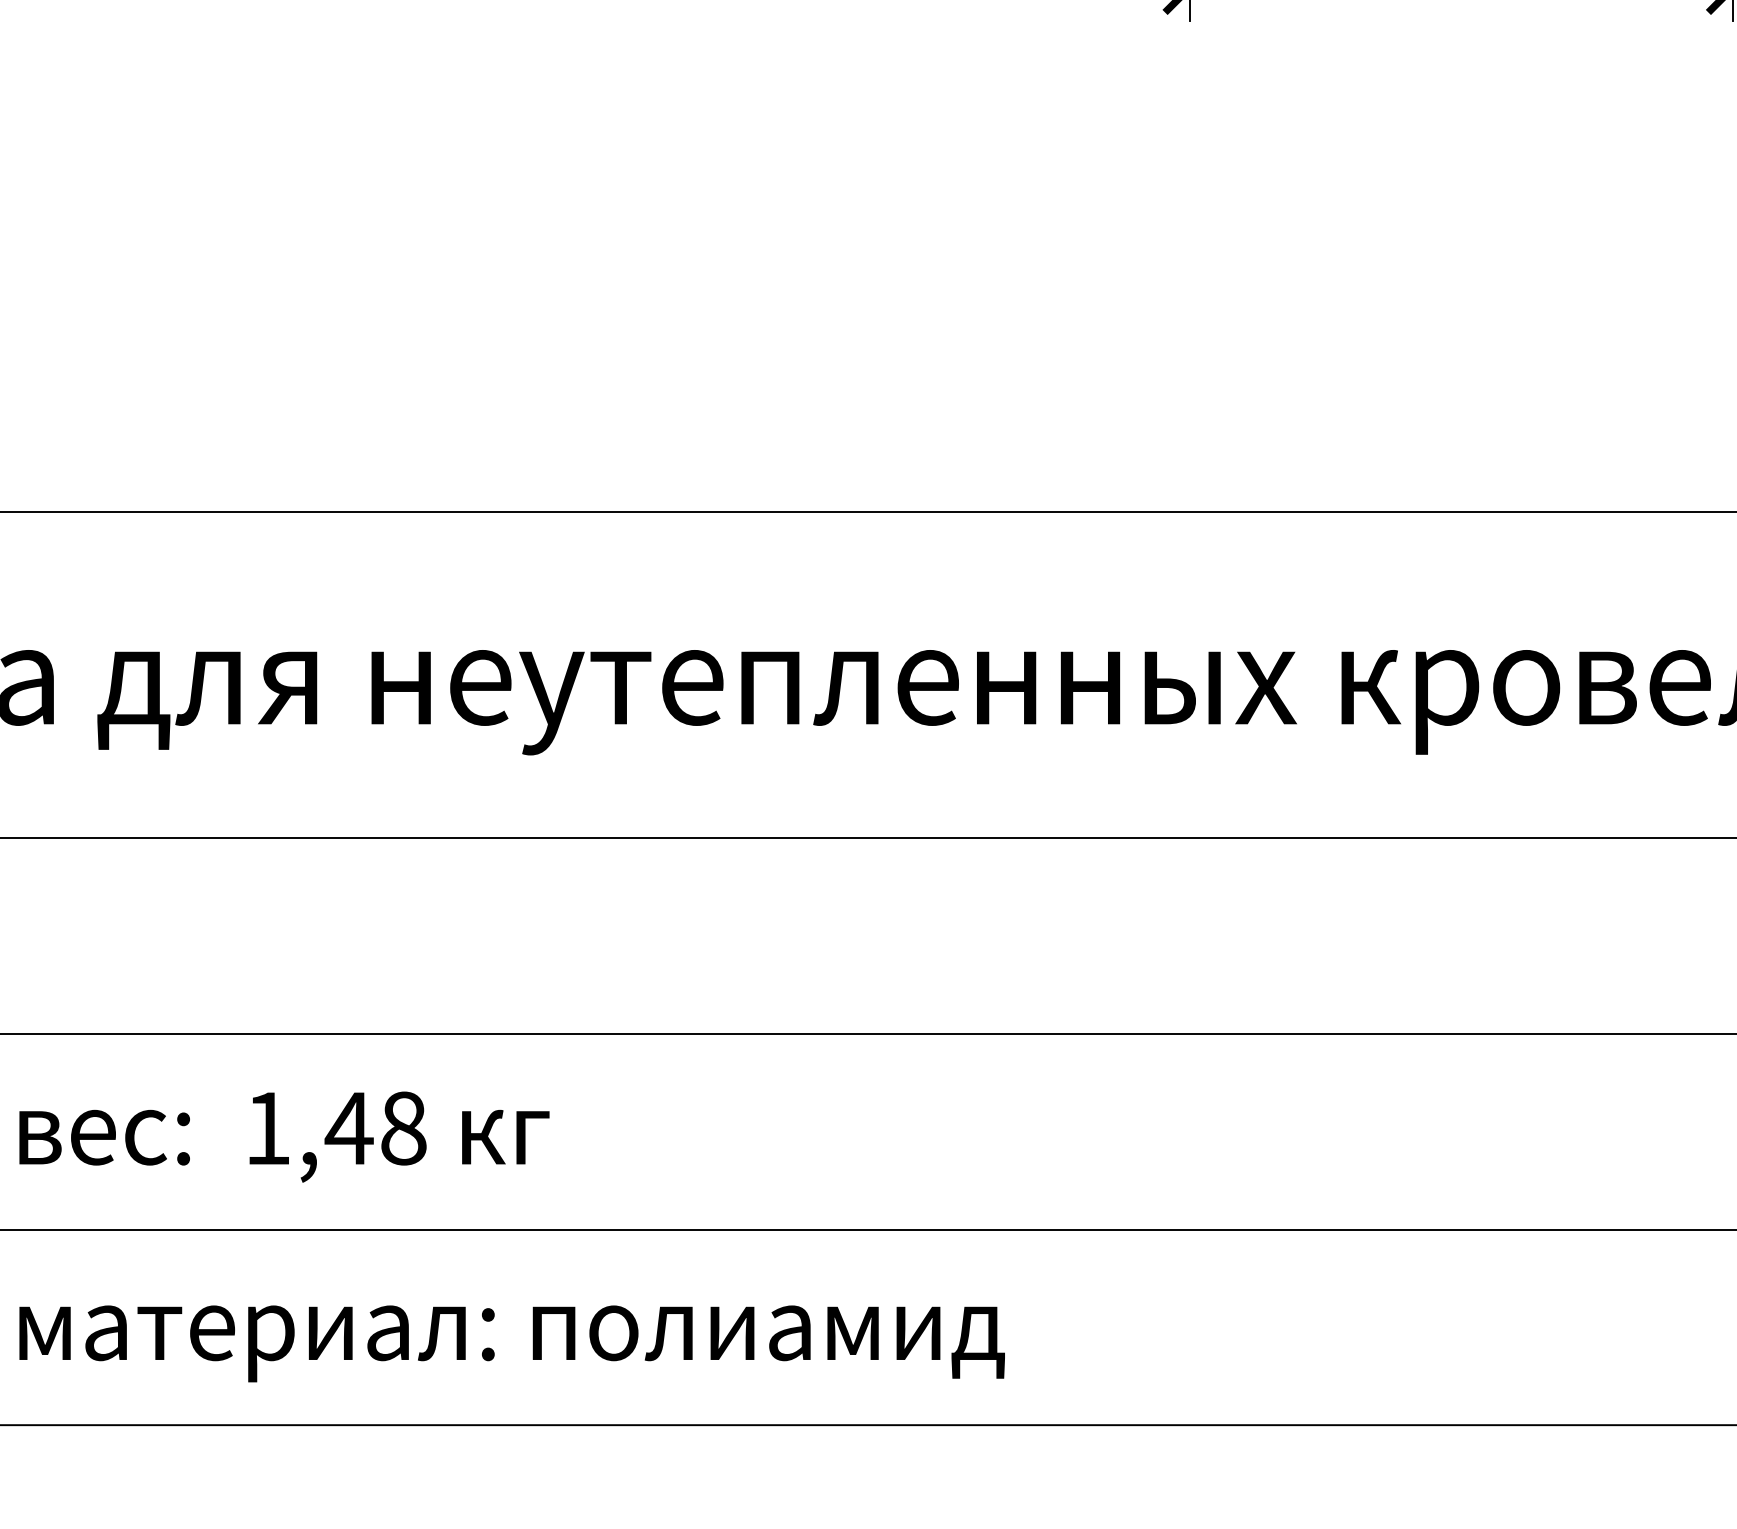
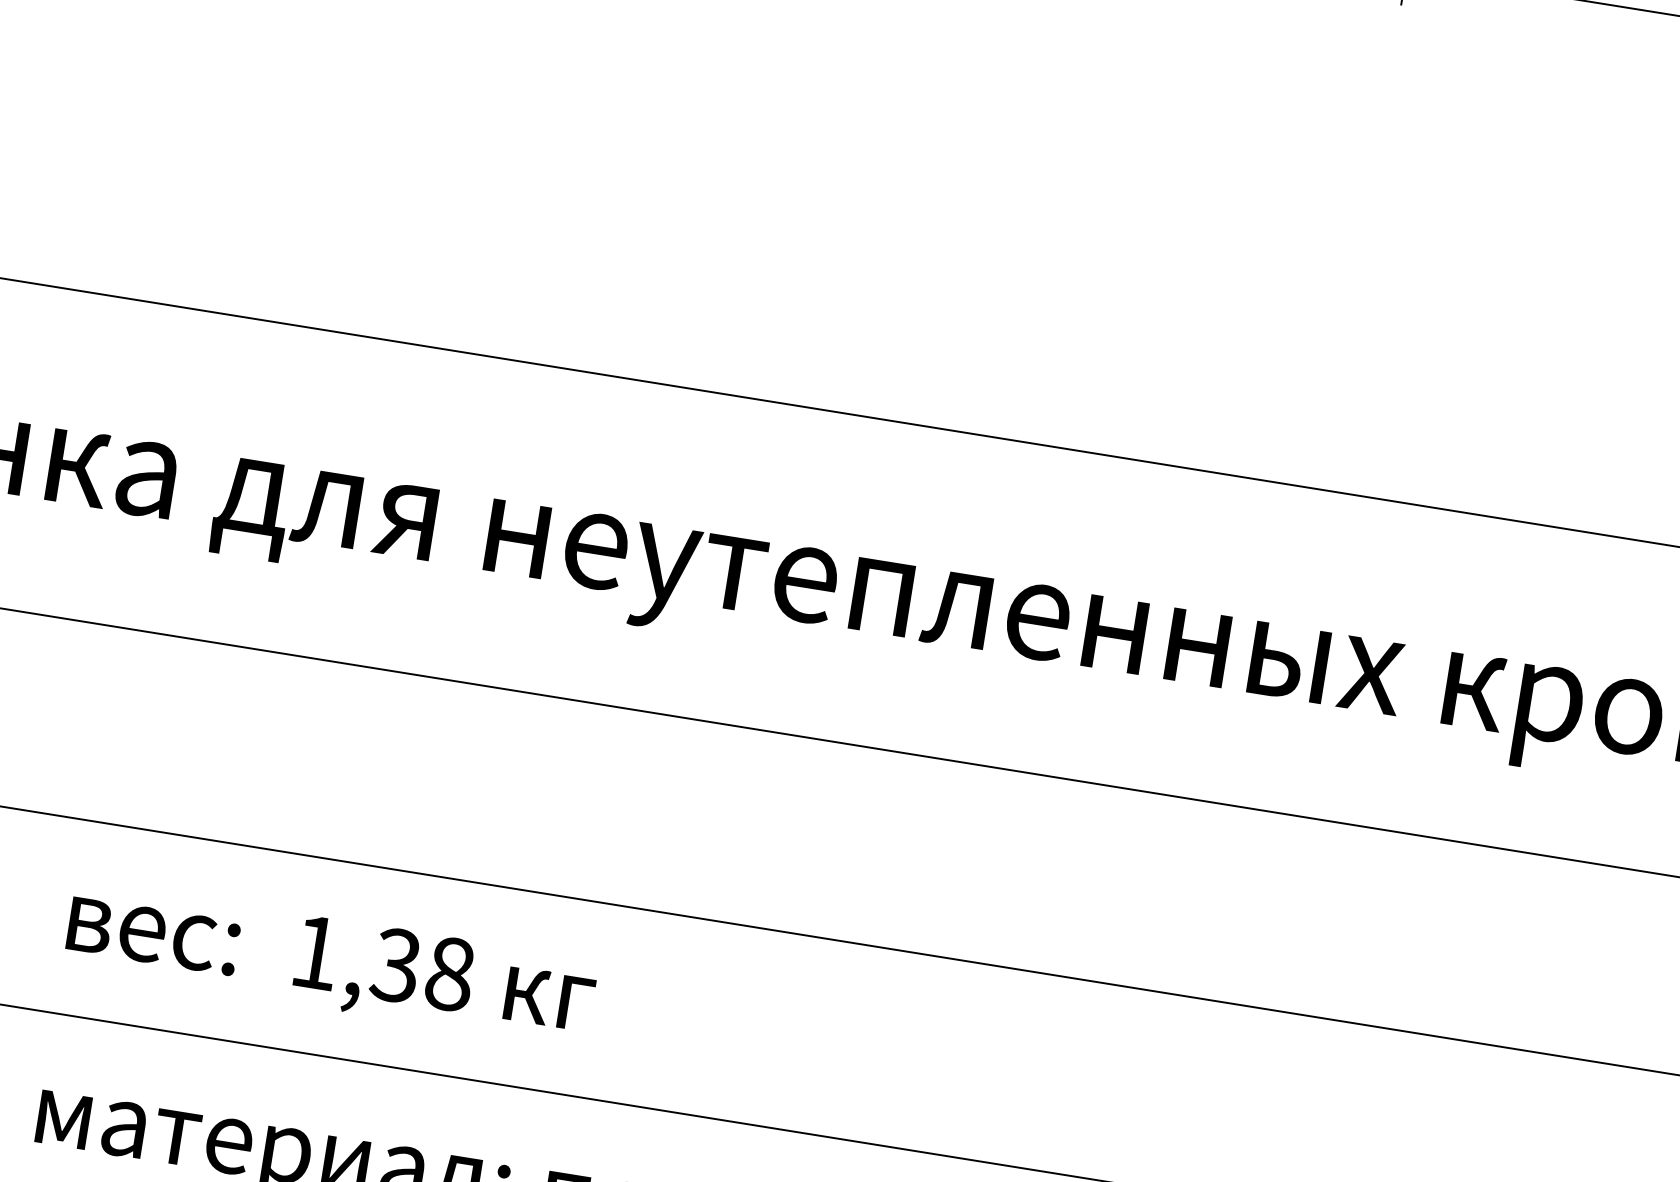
text: (348, 1128) -> (395, 965), 1,48 -> 1,38

